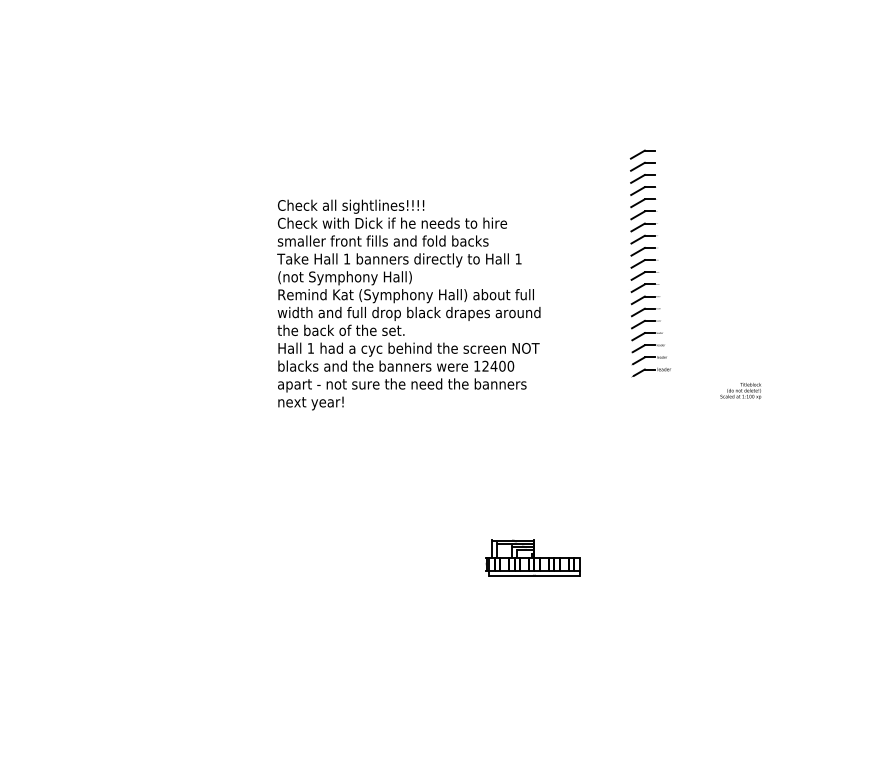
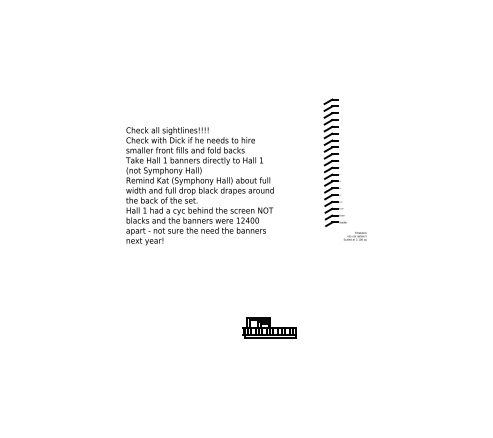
text: (741, 391) -> (355, 236), moved

